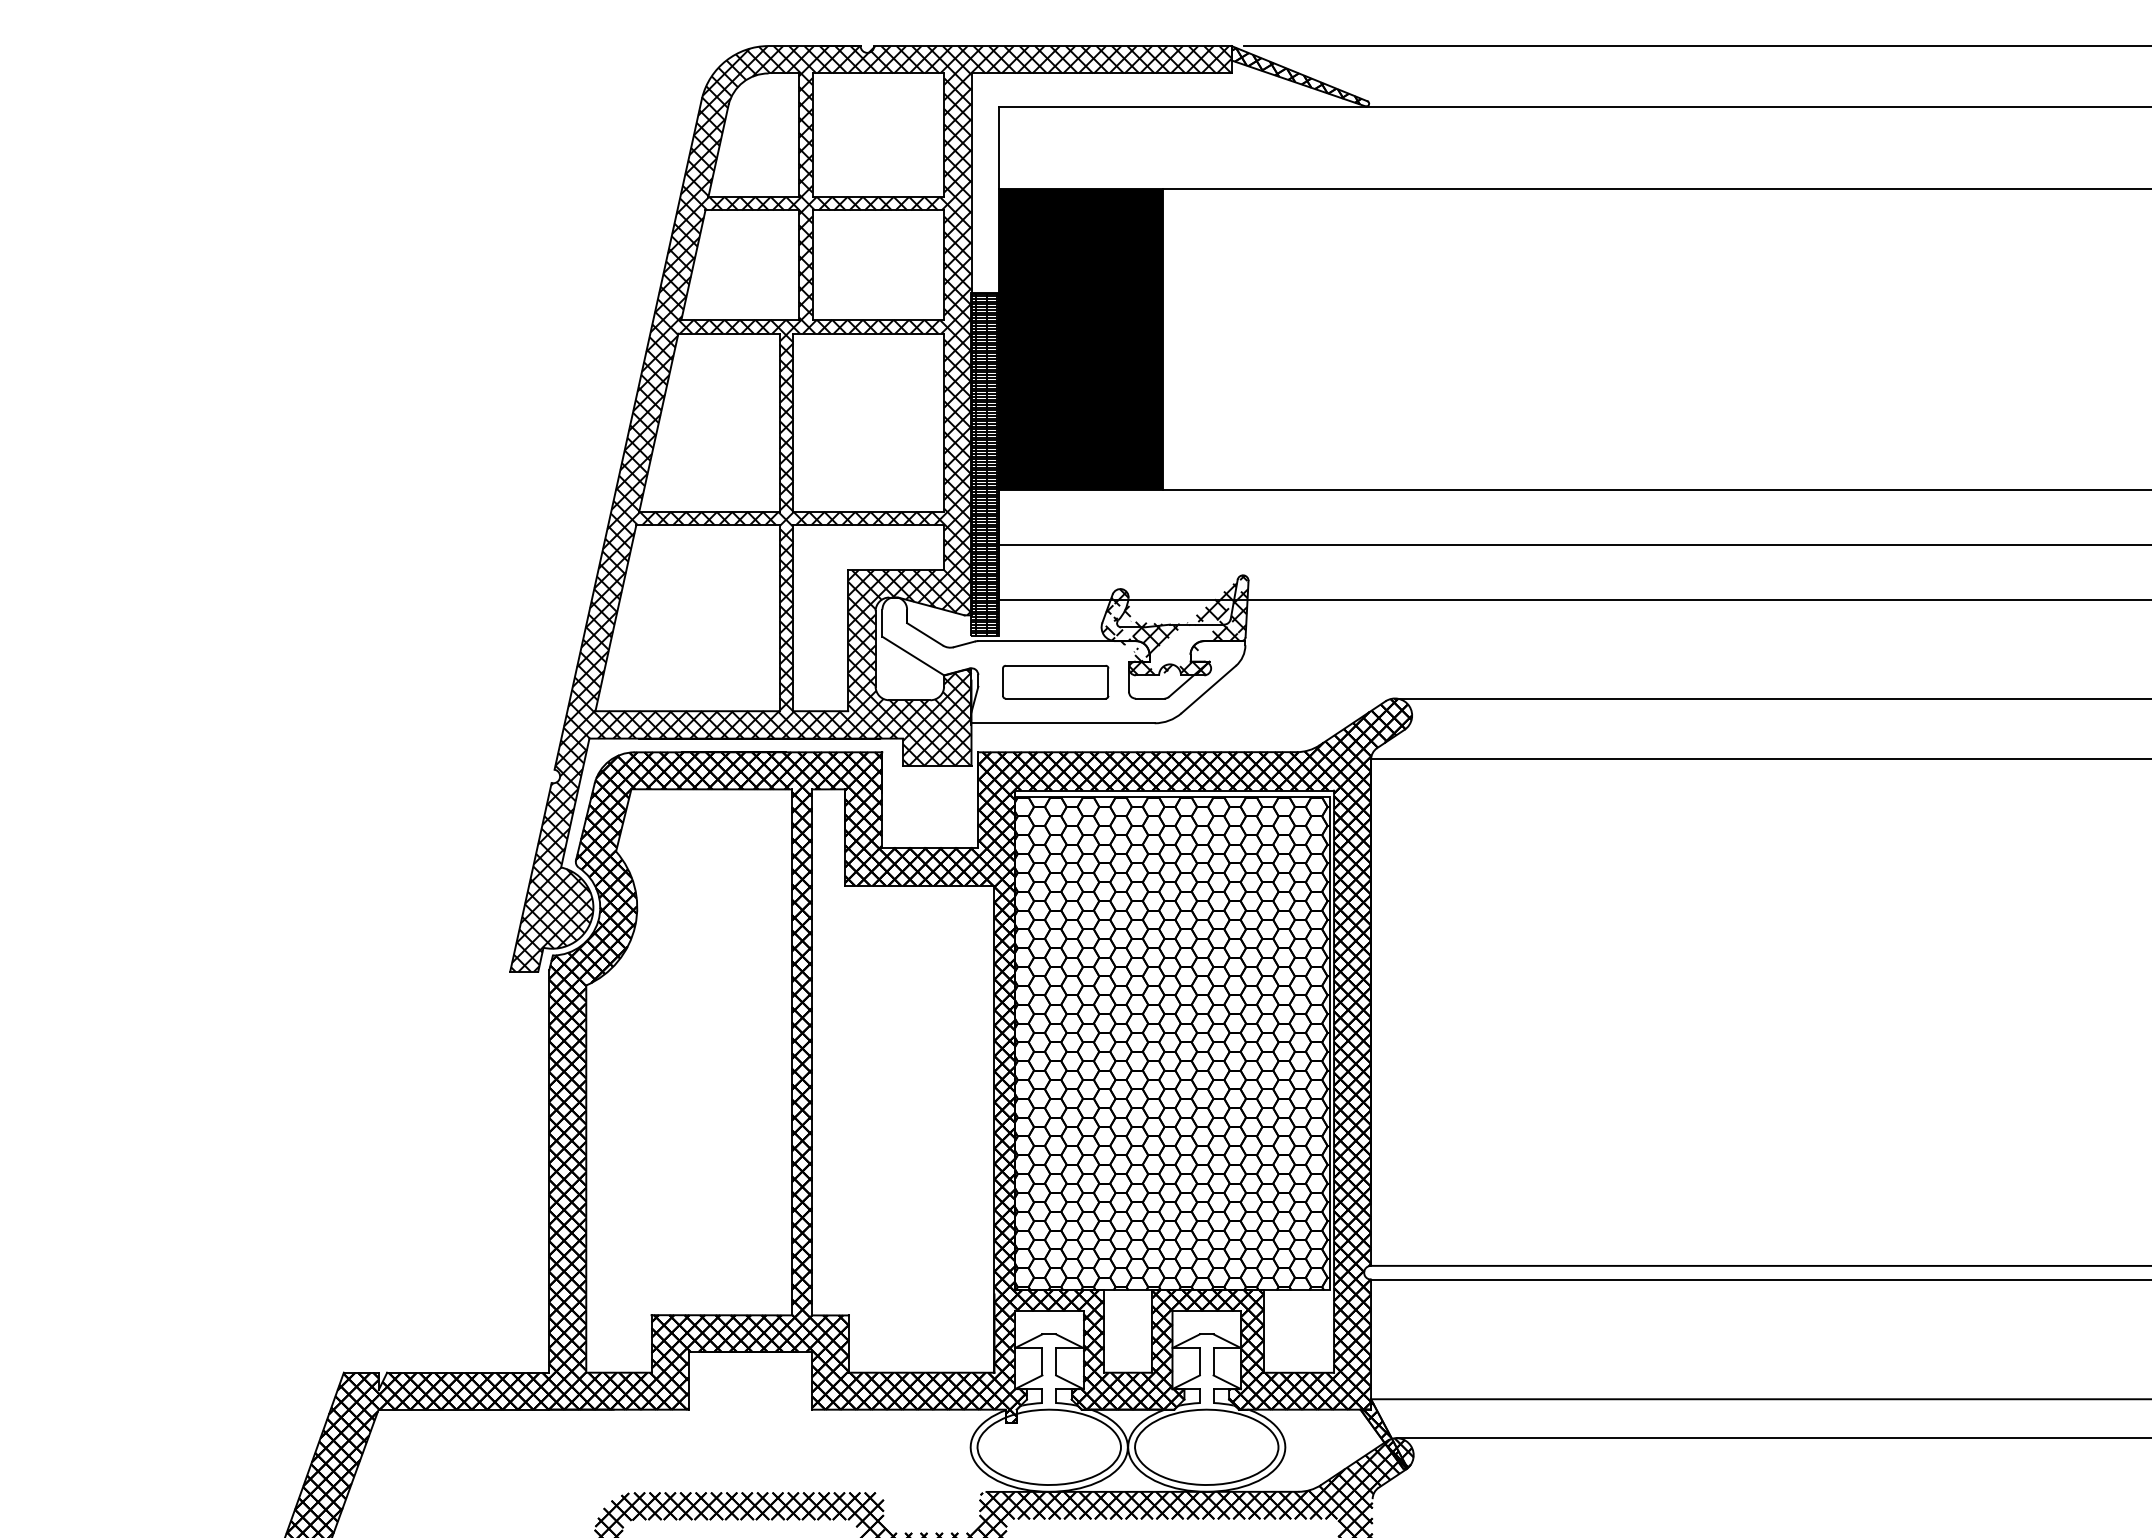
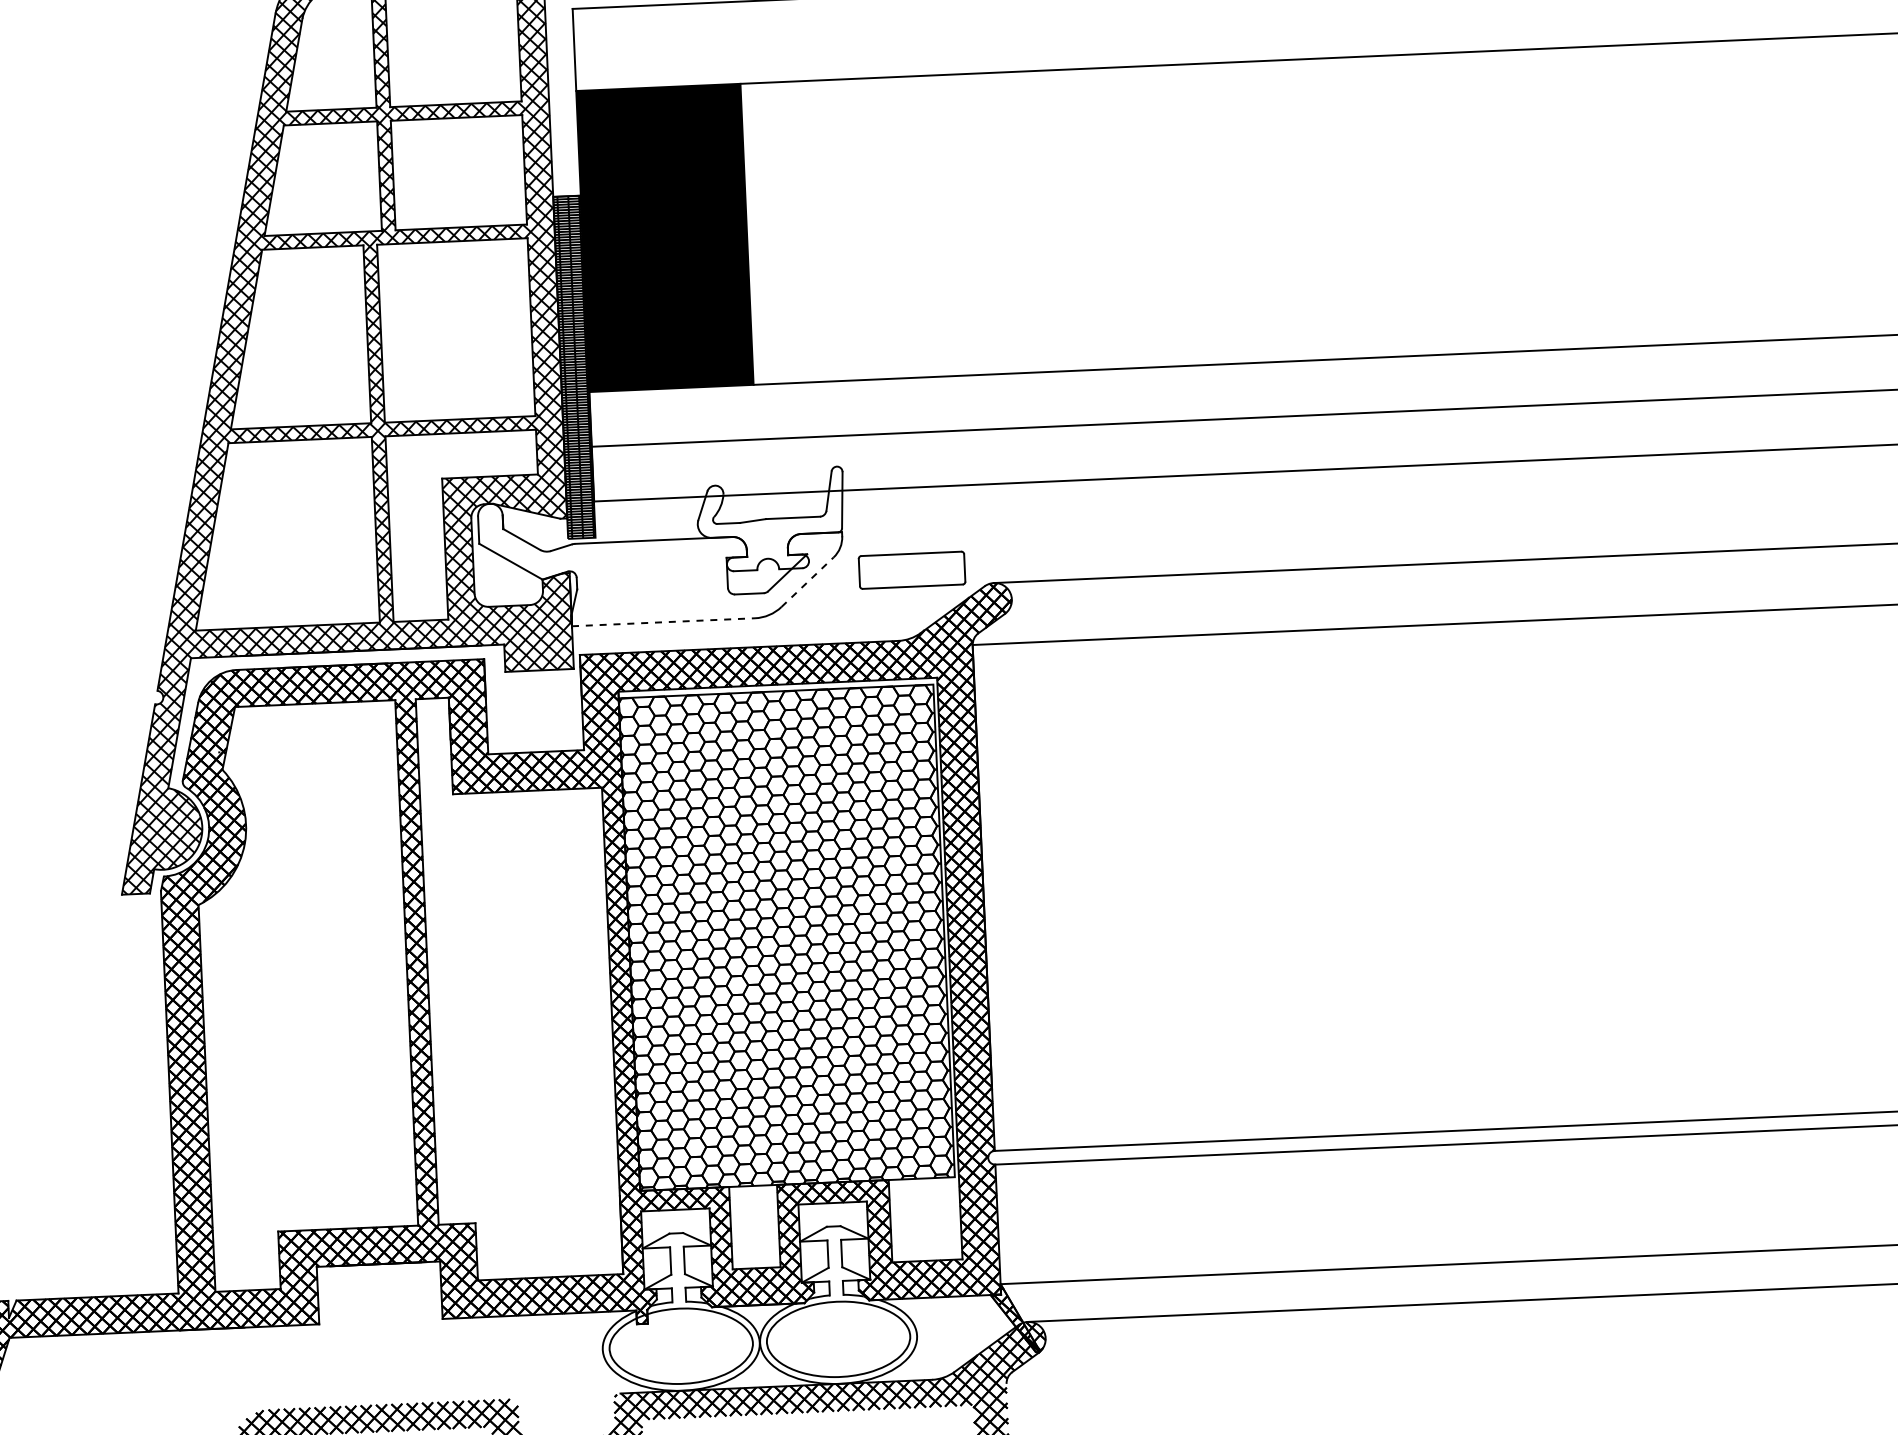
hatch: (1175, 625) -> (771, 519), removed
part: (1055, 681) -> (911, 569), moved
line: (1209, 689) -> (808, 582), solid -> dashed
line: (1063, 723) -> (663, 622), solid -> dashed

